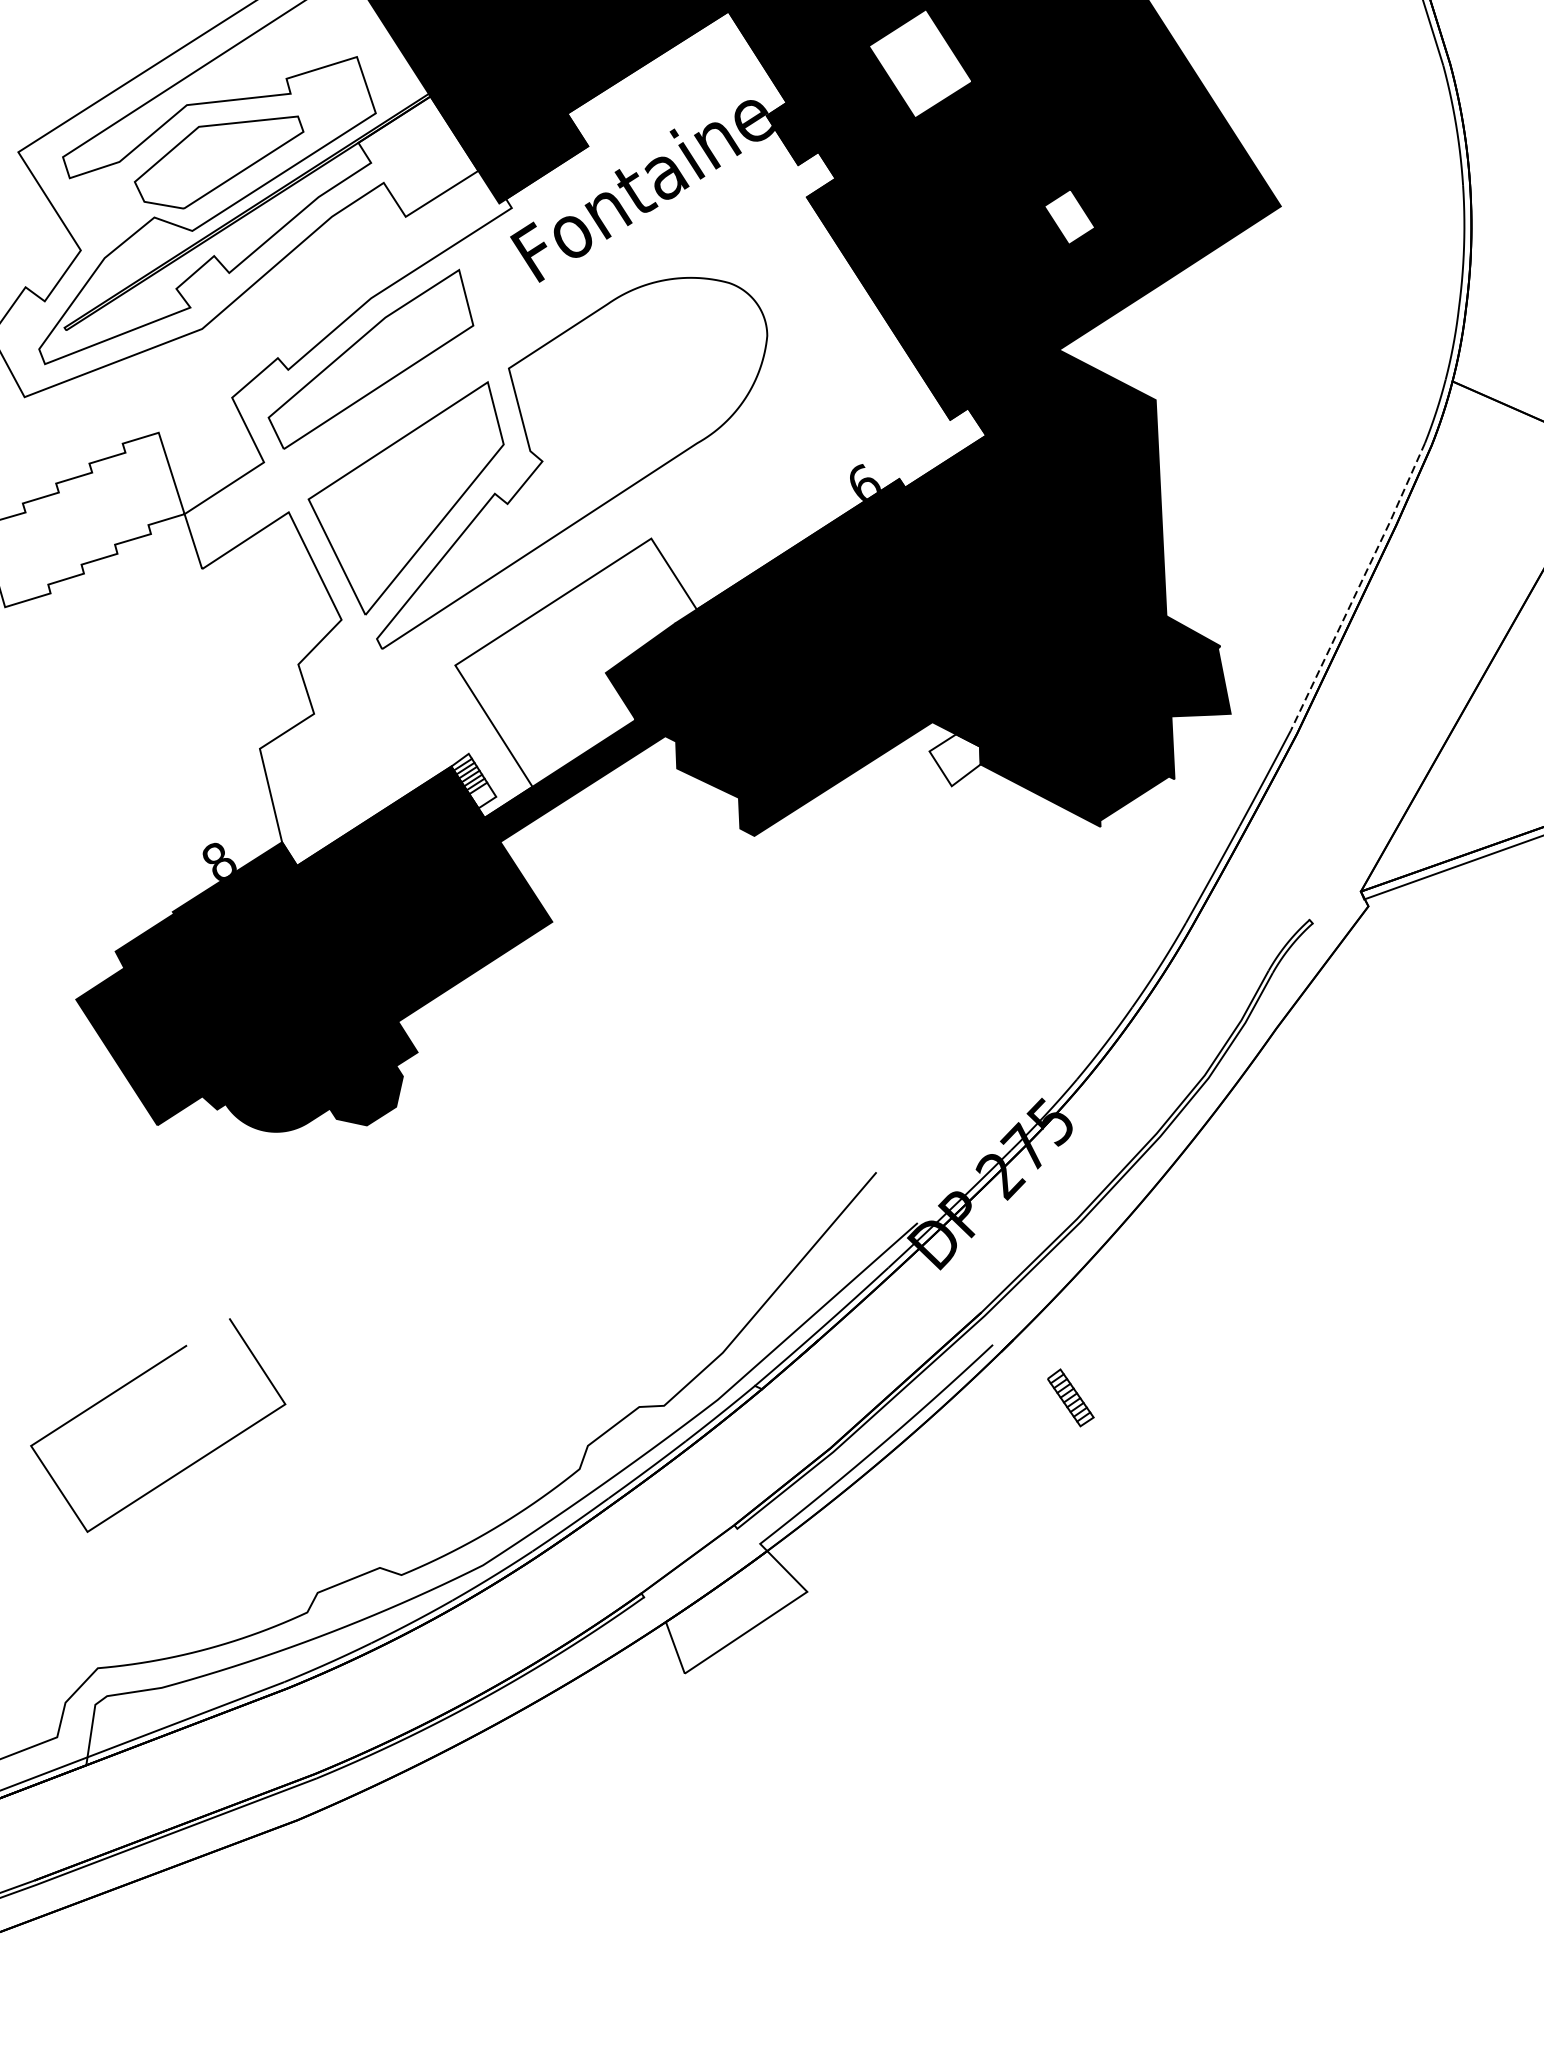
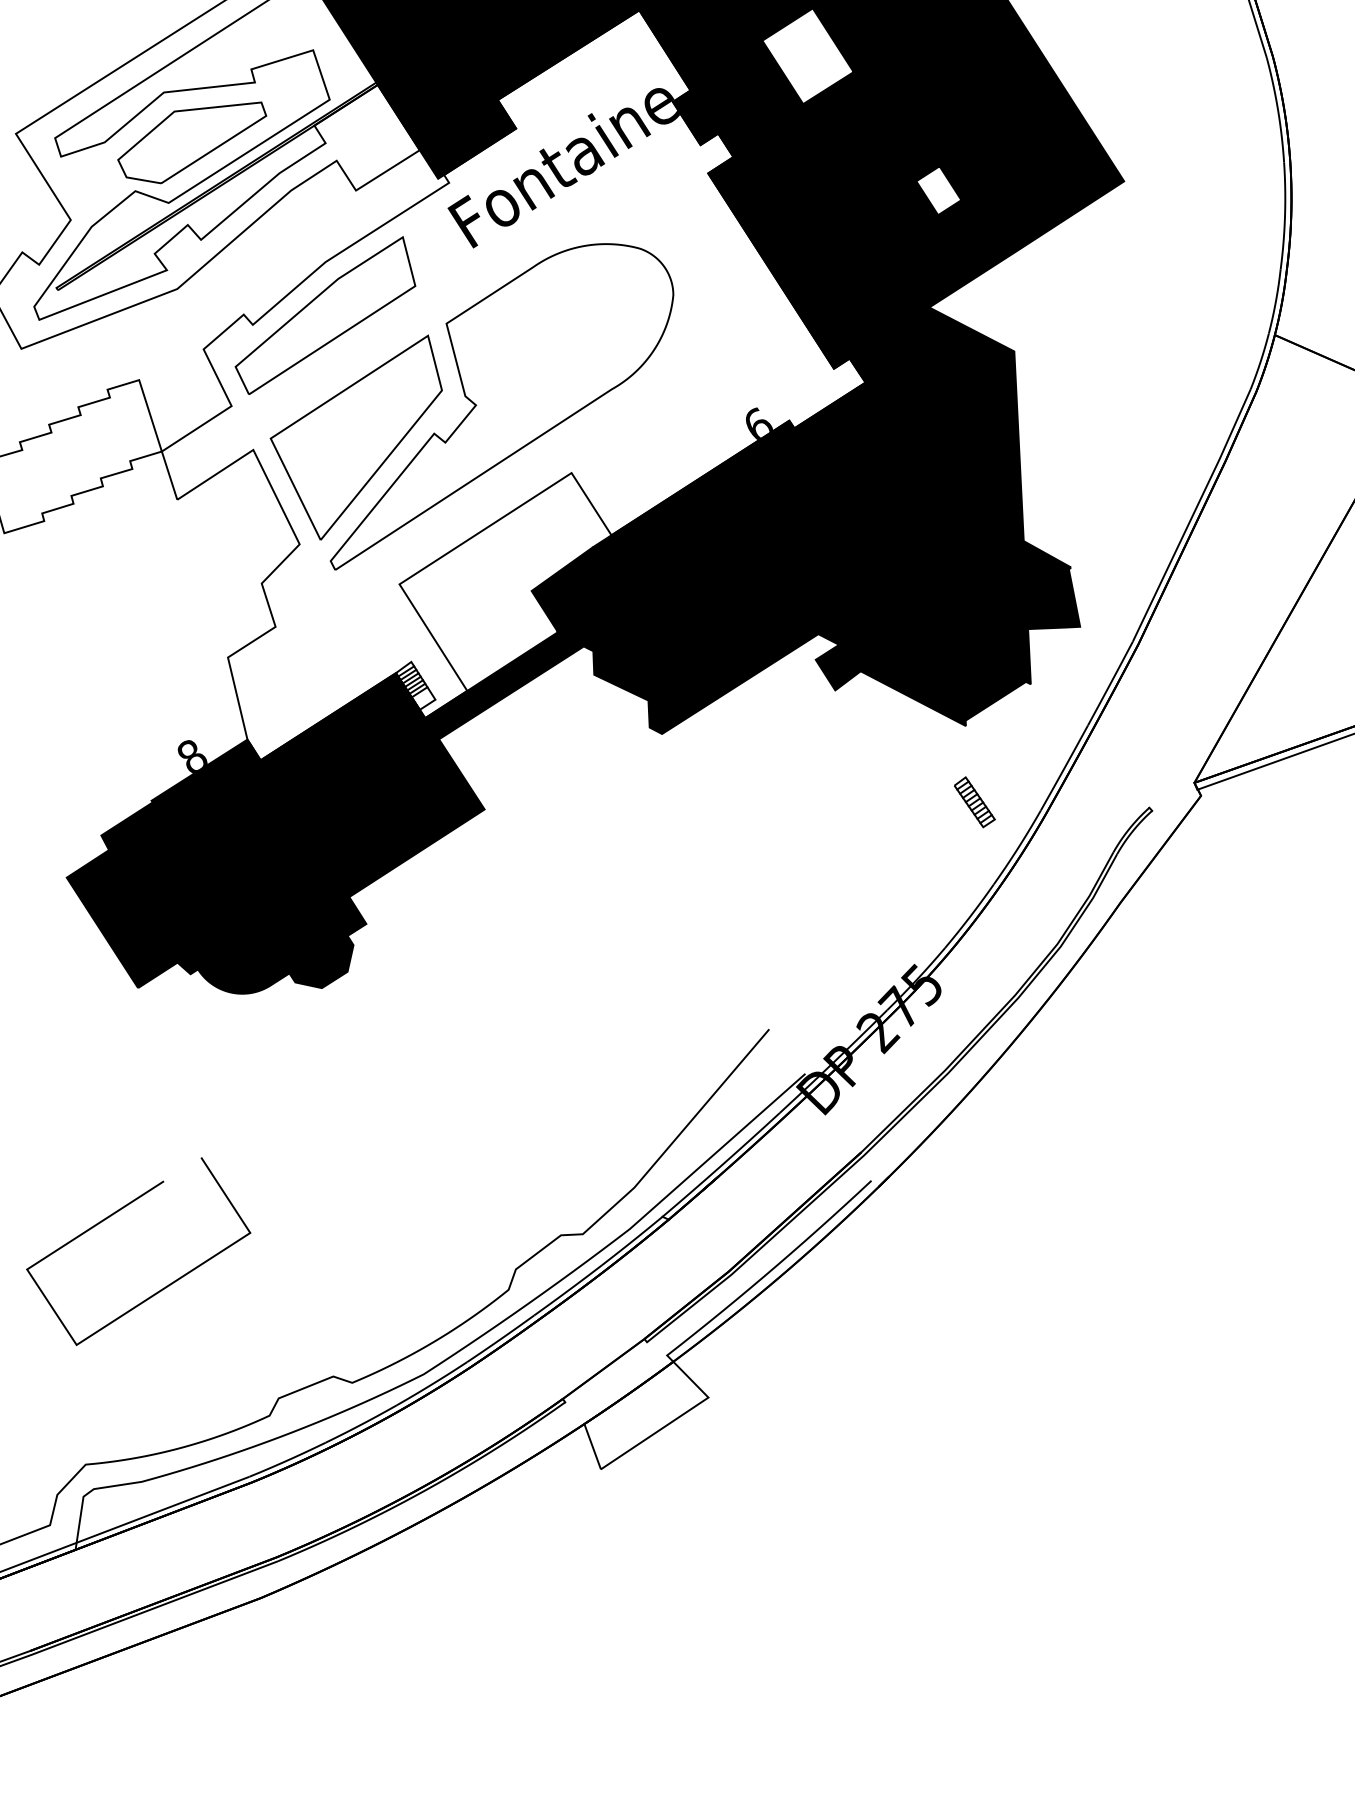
line: (1358, 587) -> (1192, 515), dashed -> solid
fill: (954, 760) -> (837, 667), added
part: (1070, 1398) -> (974, 802), moved

